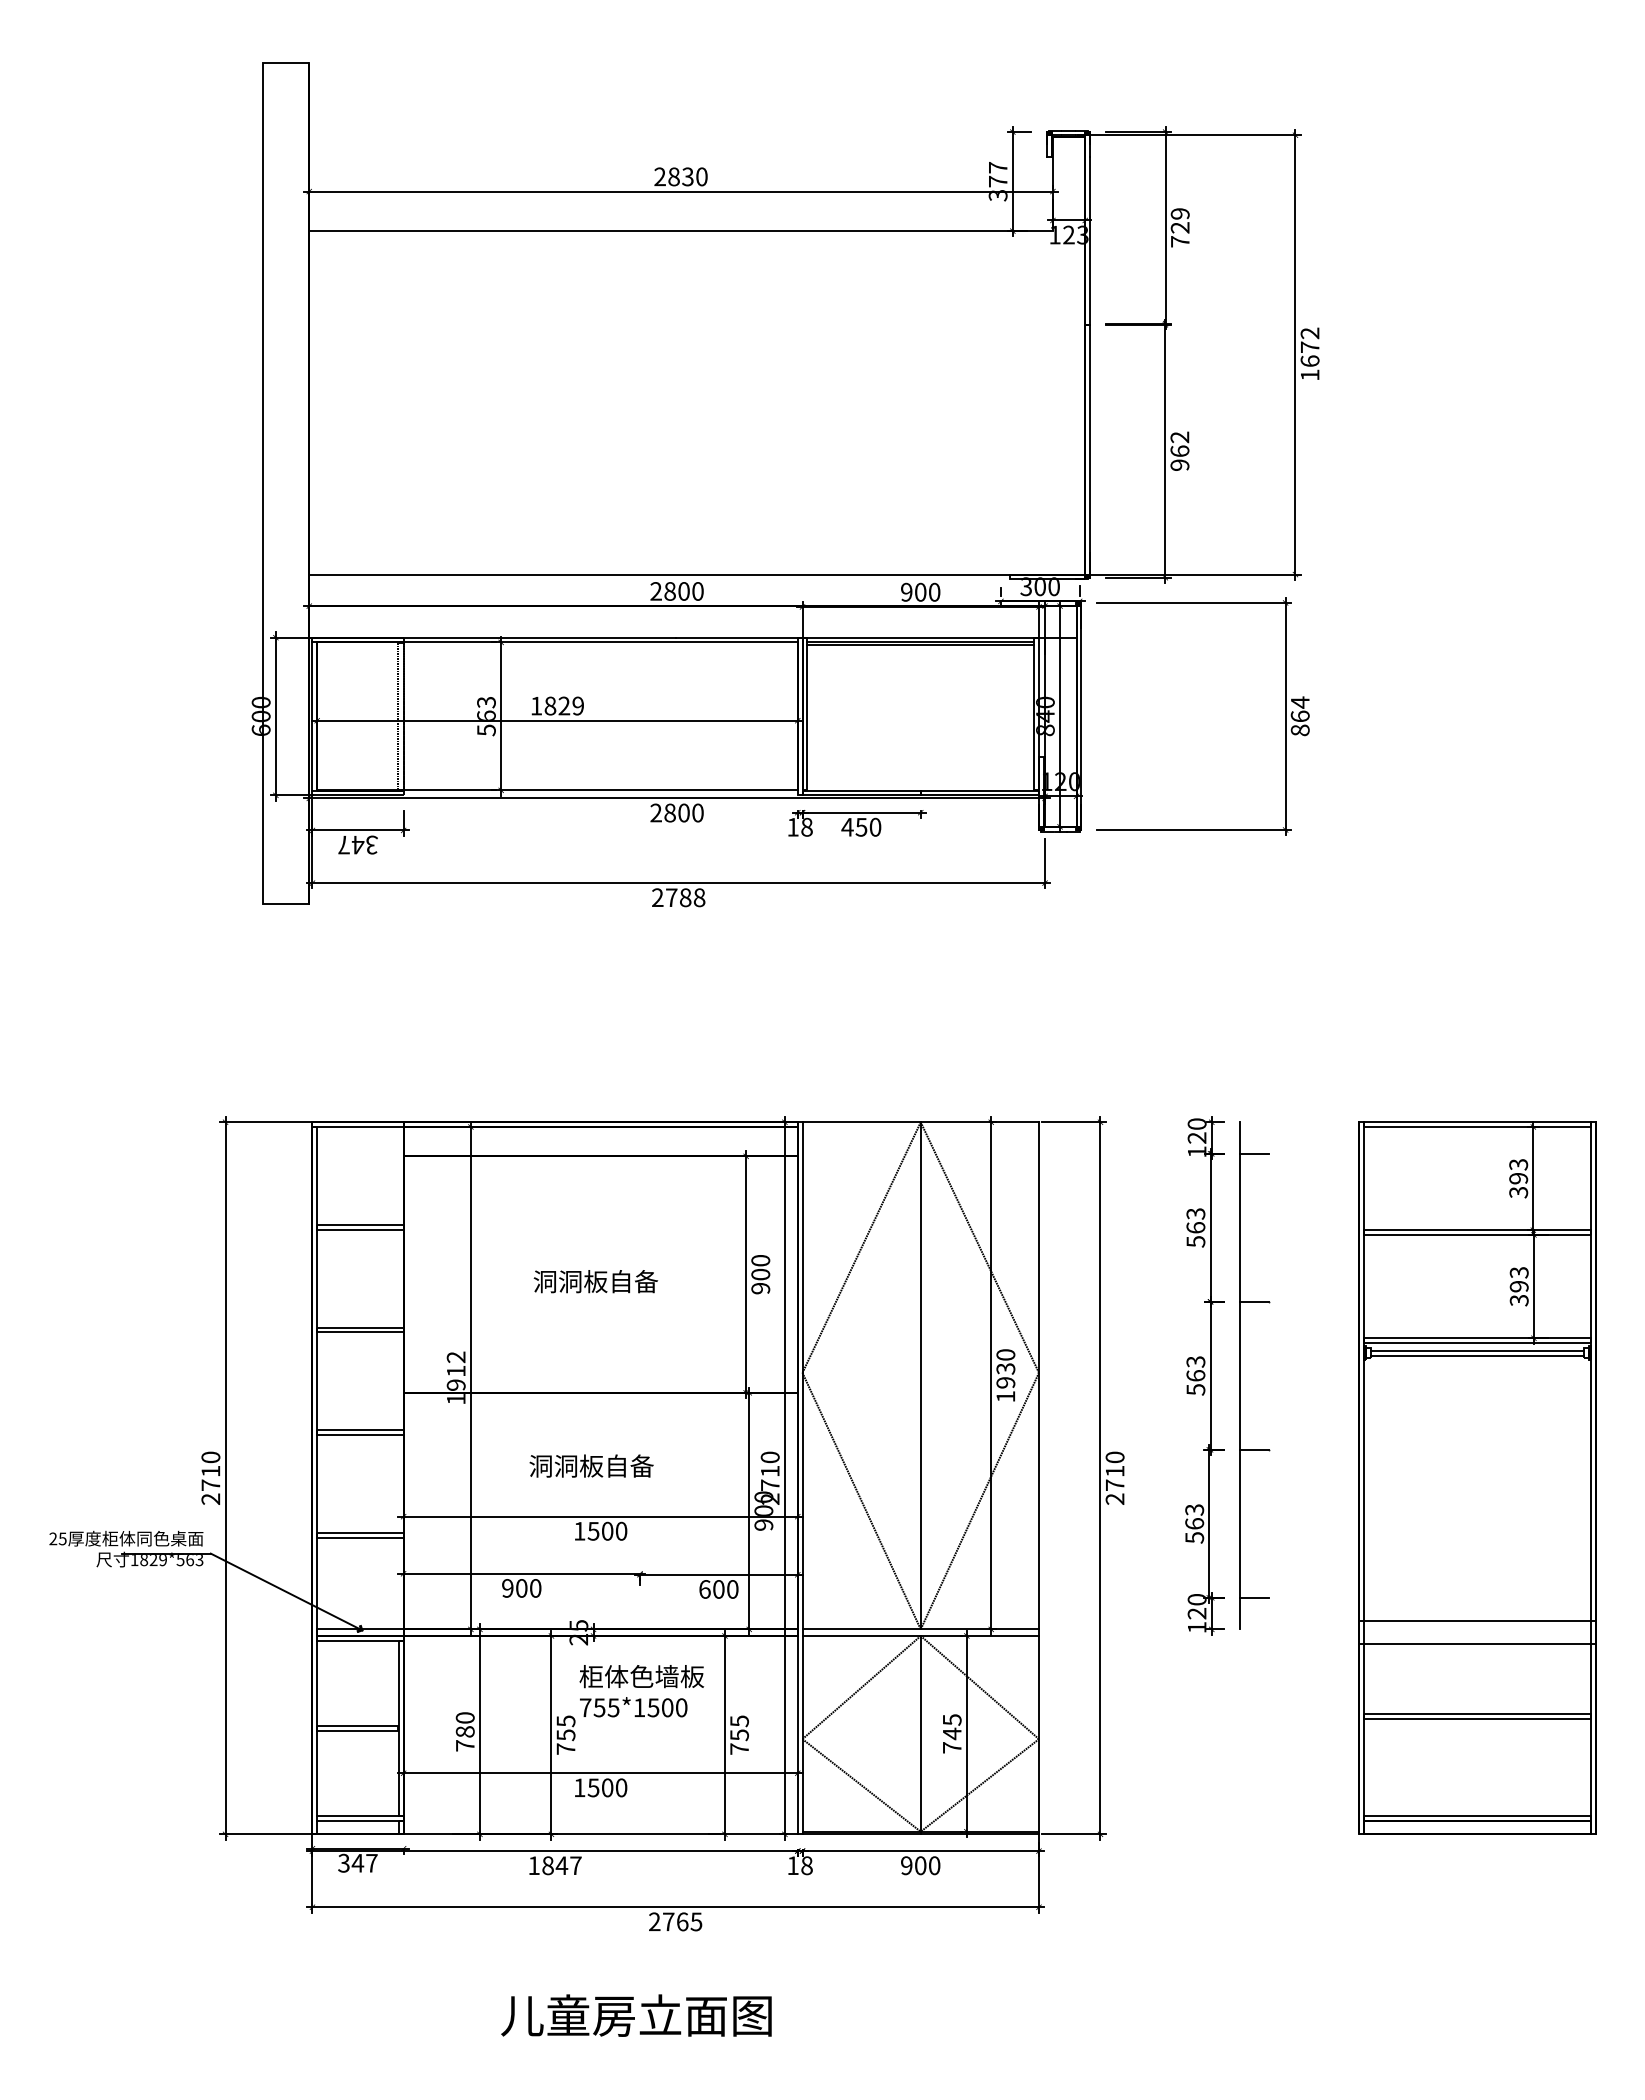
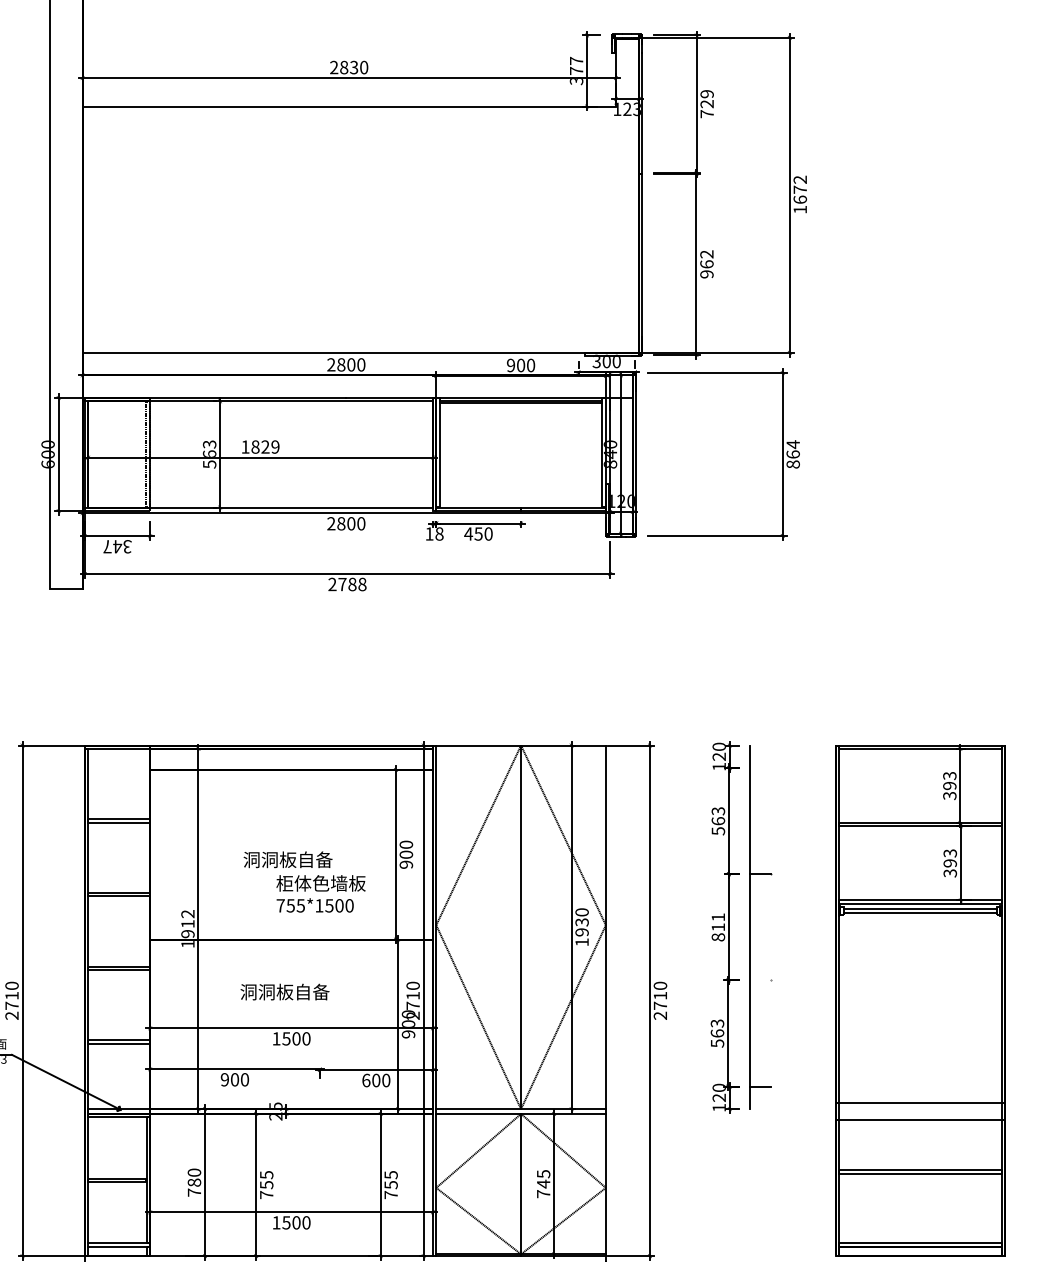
line: (1254, 1153) -> (760, 767), removed
text: (1195, 1375) -> (718, 927), 563 -> 811
line: (1254, 1449) -> (760, 980), removed
text: (641, 1691) -> (320, 894), moved

